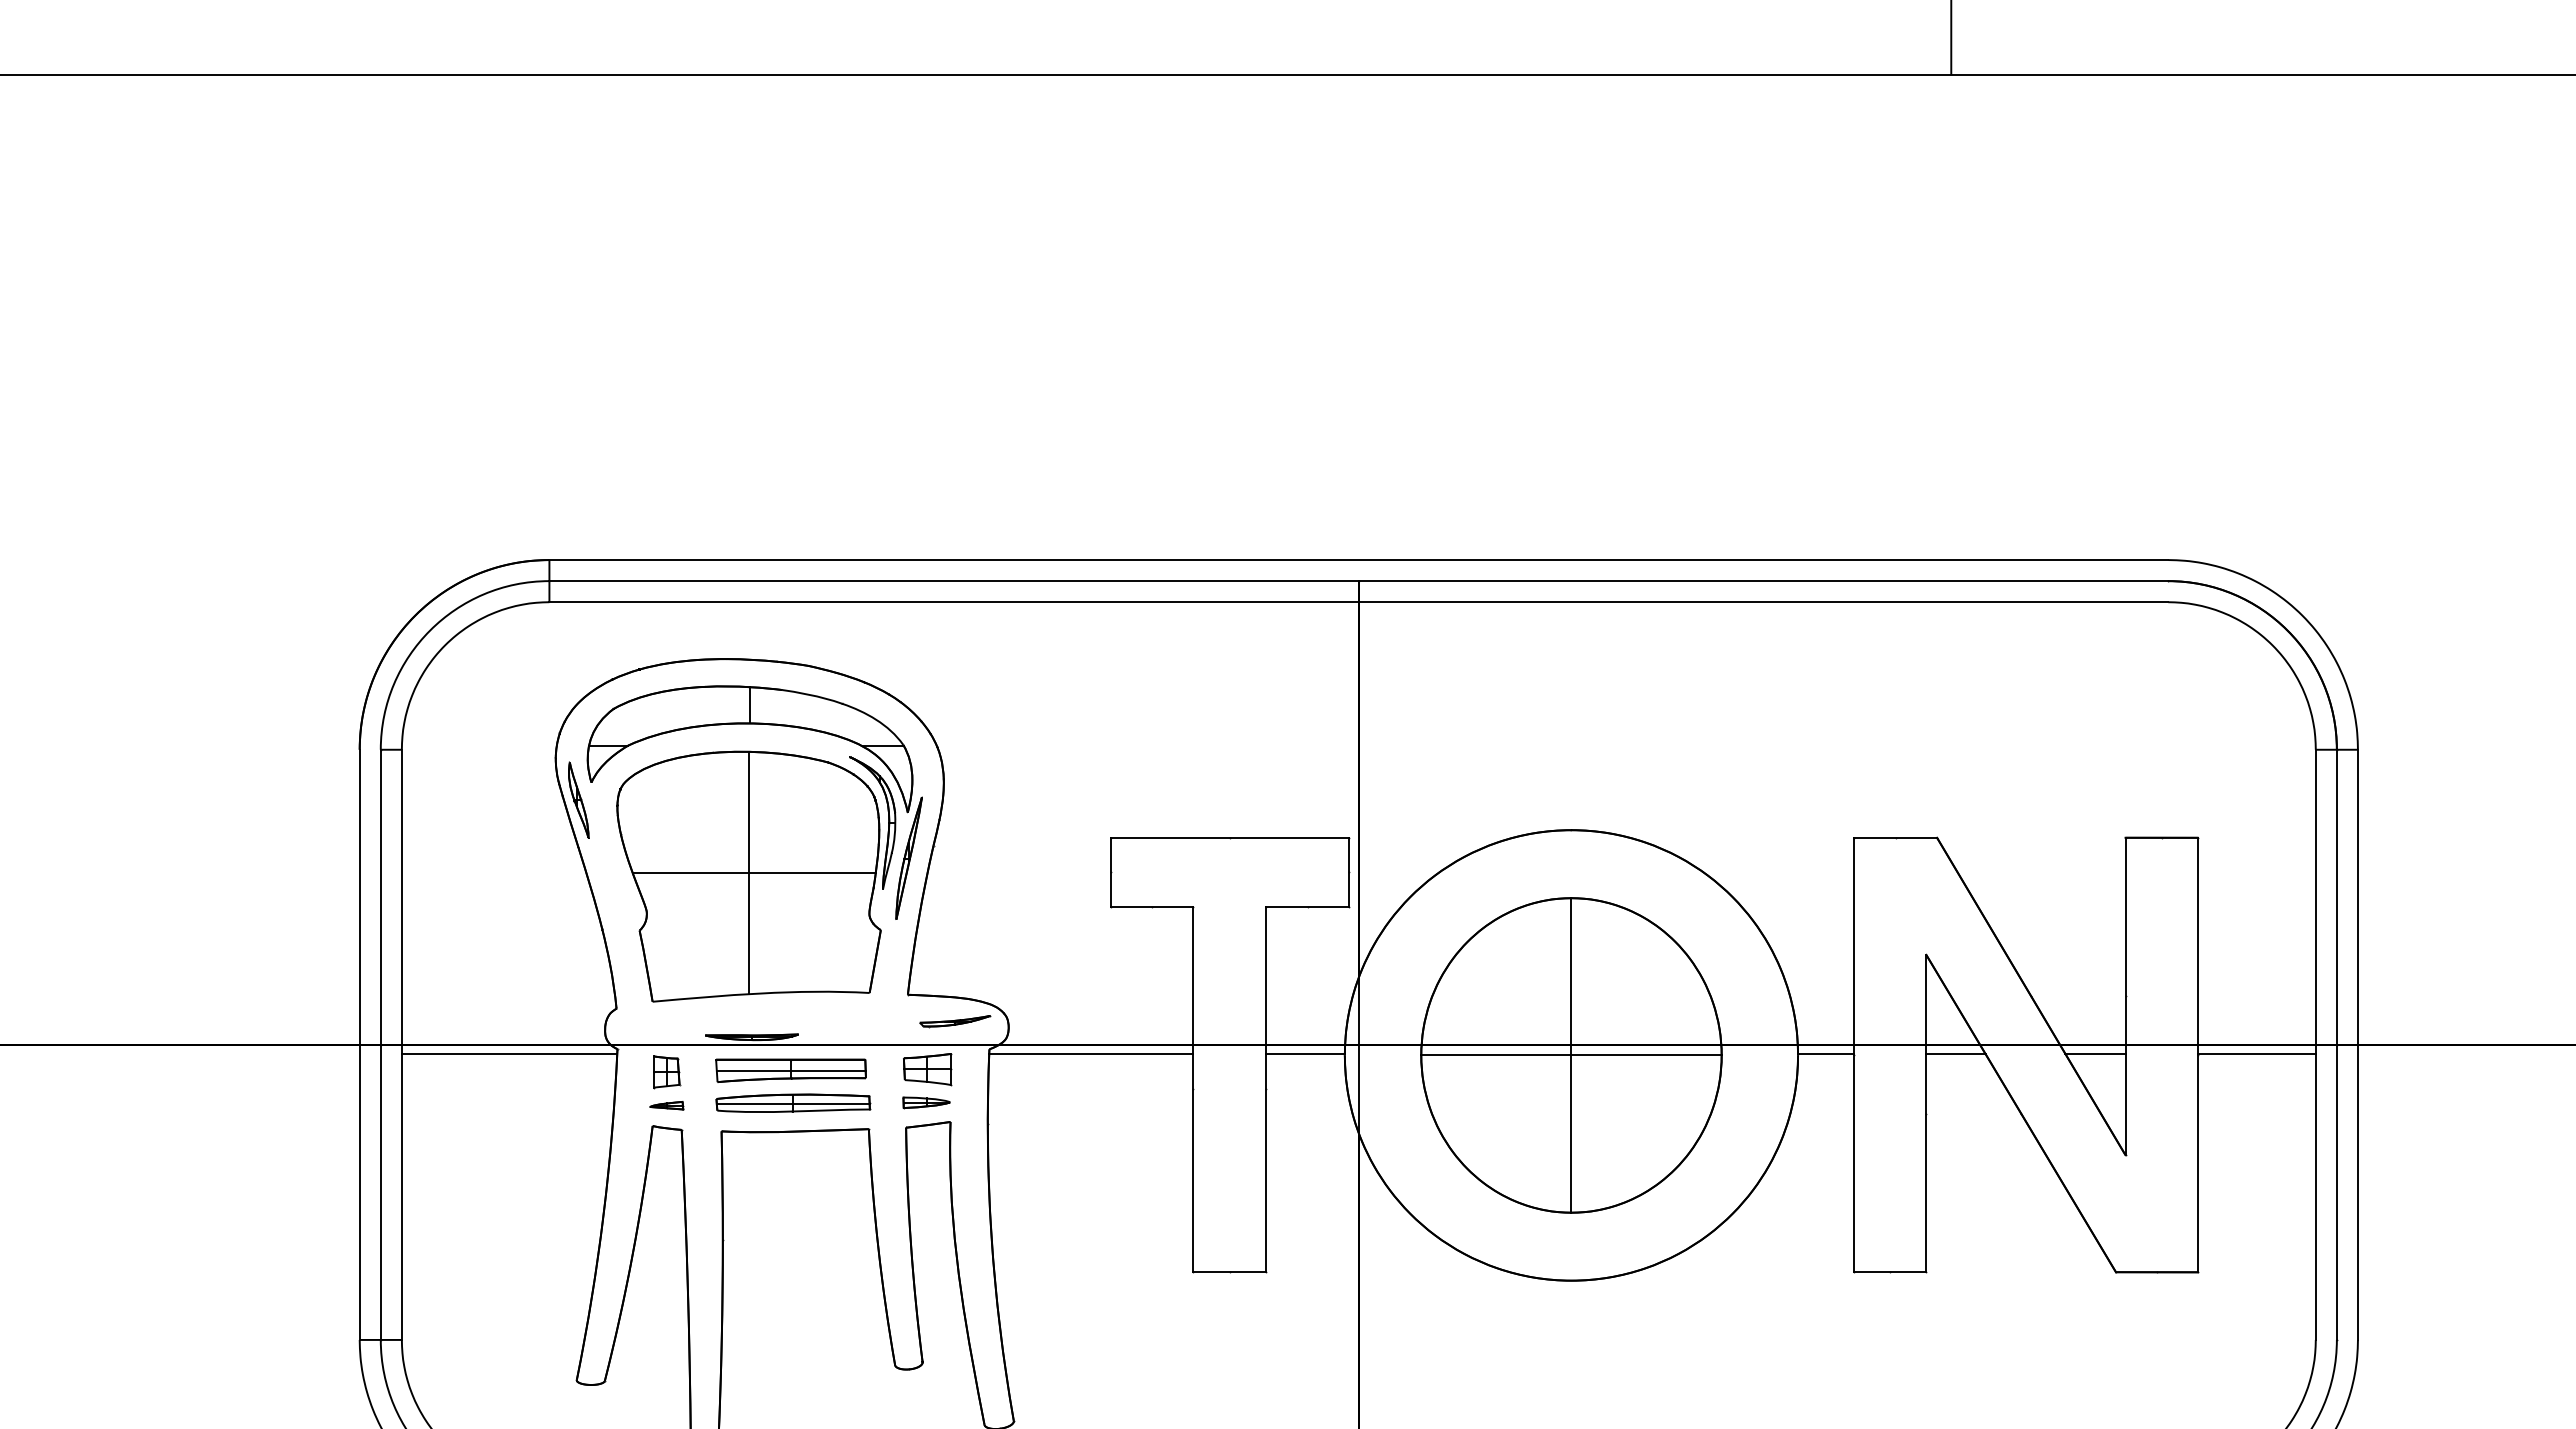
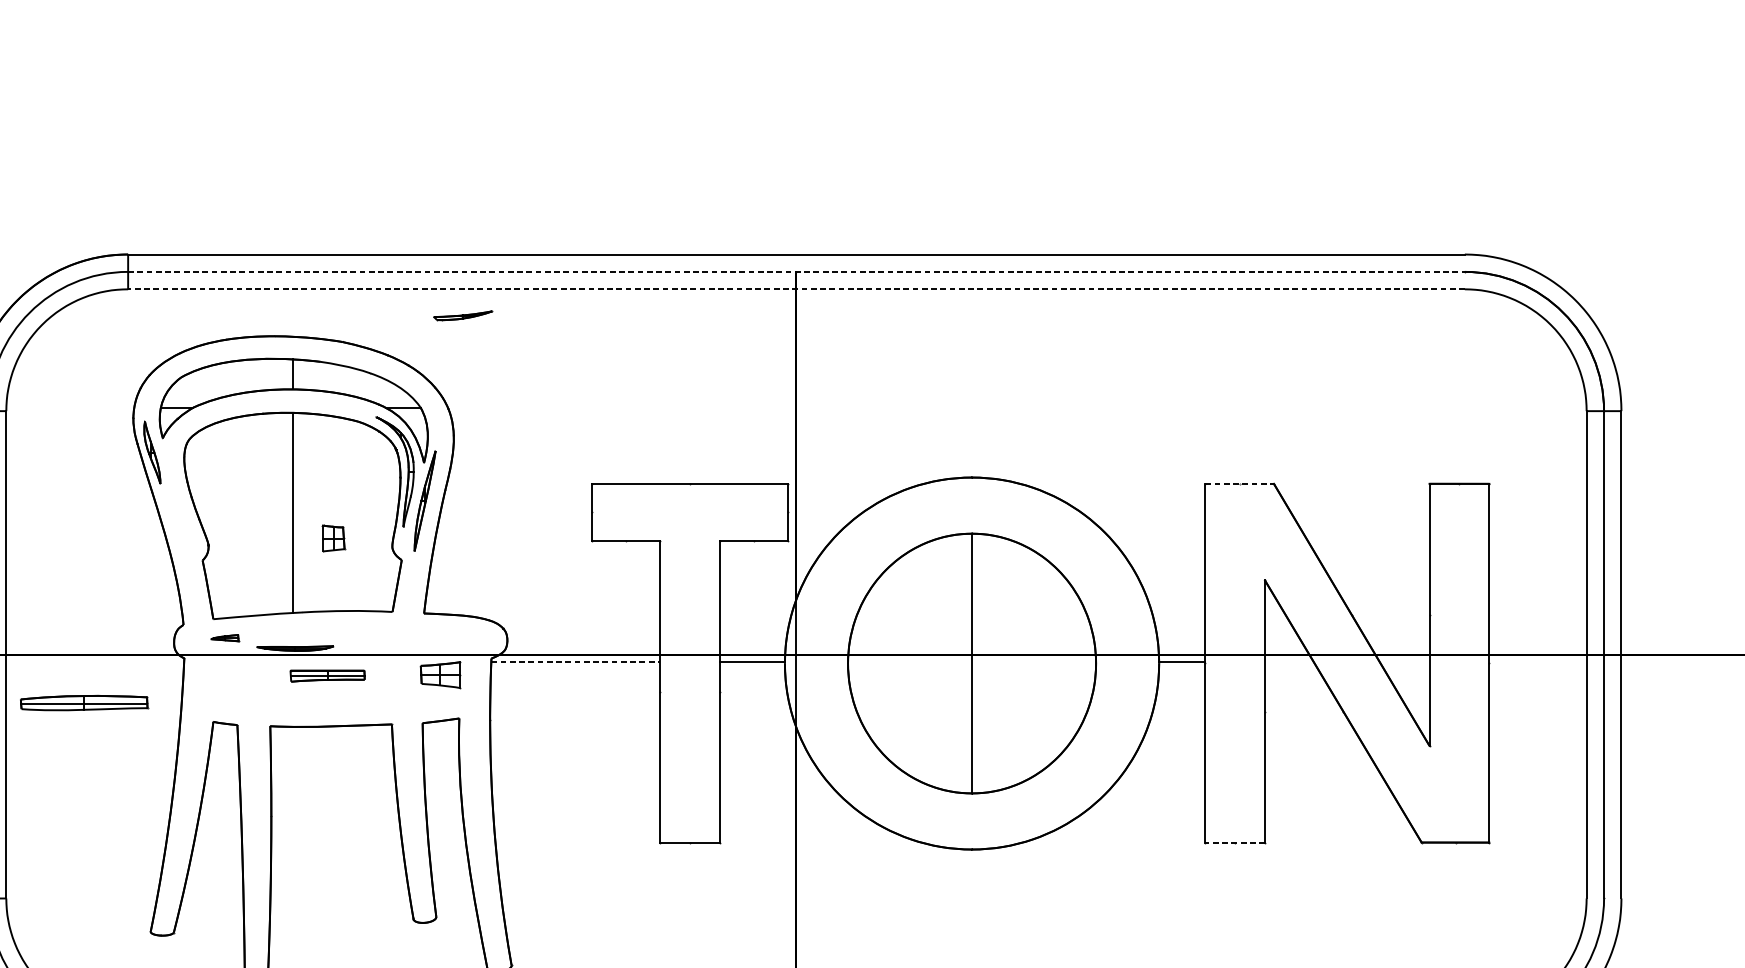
line: (1359, 581) -> (797, 272), solid -> dashed
line: (1358, 602) -> (796, 289), solid -> dashed
line: (1895, 837) -> (1239, 483), solid -> dashed
line: (753, 872) -> (296, 512), removed
part: (955, 1021) -> (463, 315), moved
line: (509, 1054) -> (95, 662), removed
line: (1091, 1054) -> (575, 662), solid -> dashed
line: (1955, 1054) -> (1289, 662), removed
line: (2095, 1054) -> (1404, 662), removed
line: (2256, 1054) -> (1537, 662), removed
line: (1571, 1055) -> (972, 663), removed
part: (790, 1070) -> (327, 675), size x0.6
part: (667, 1072) -> (334, 538), moved
part: (793, 1102) -> (84, 702), moved
part: (926, 1102) -> (439, 702), removed
part: (666, 1105) -> (224, 638), moved
line: (1889, 1272) -> (1234, 842), solid -> dashed

